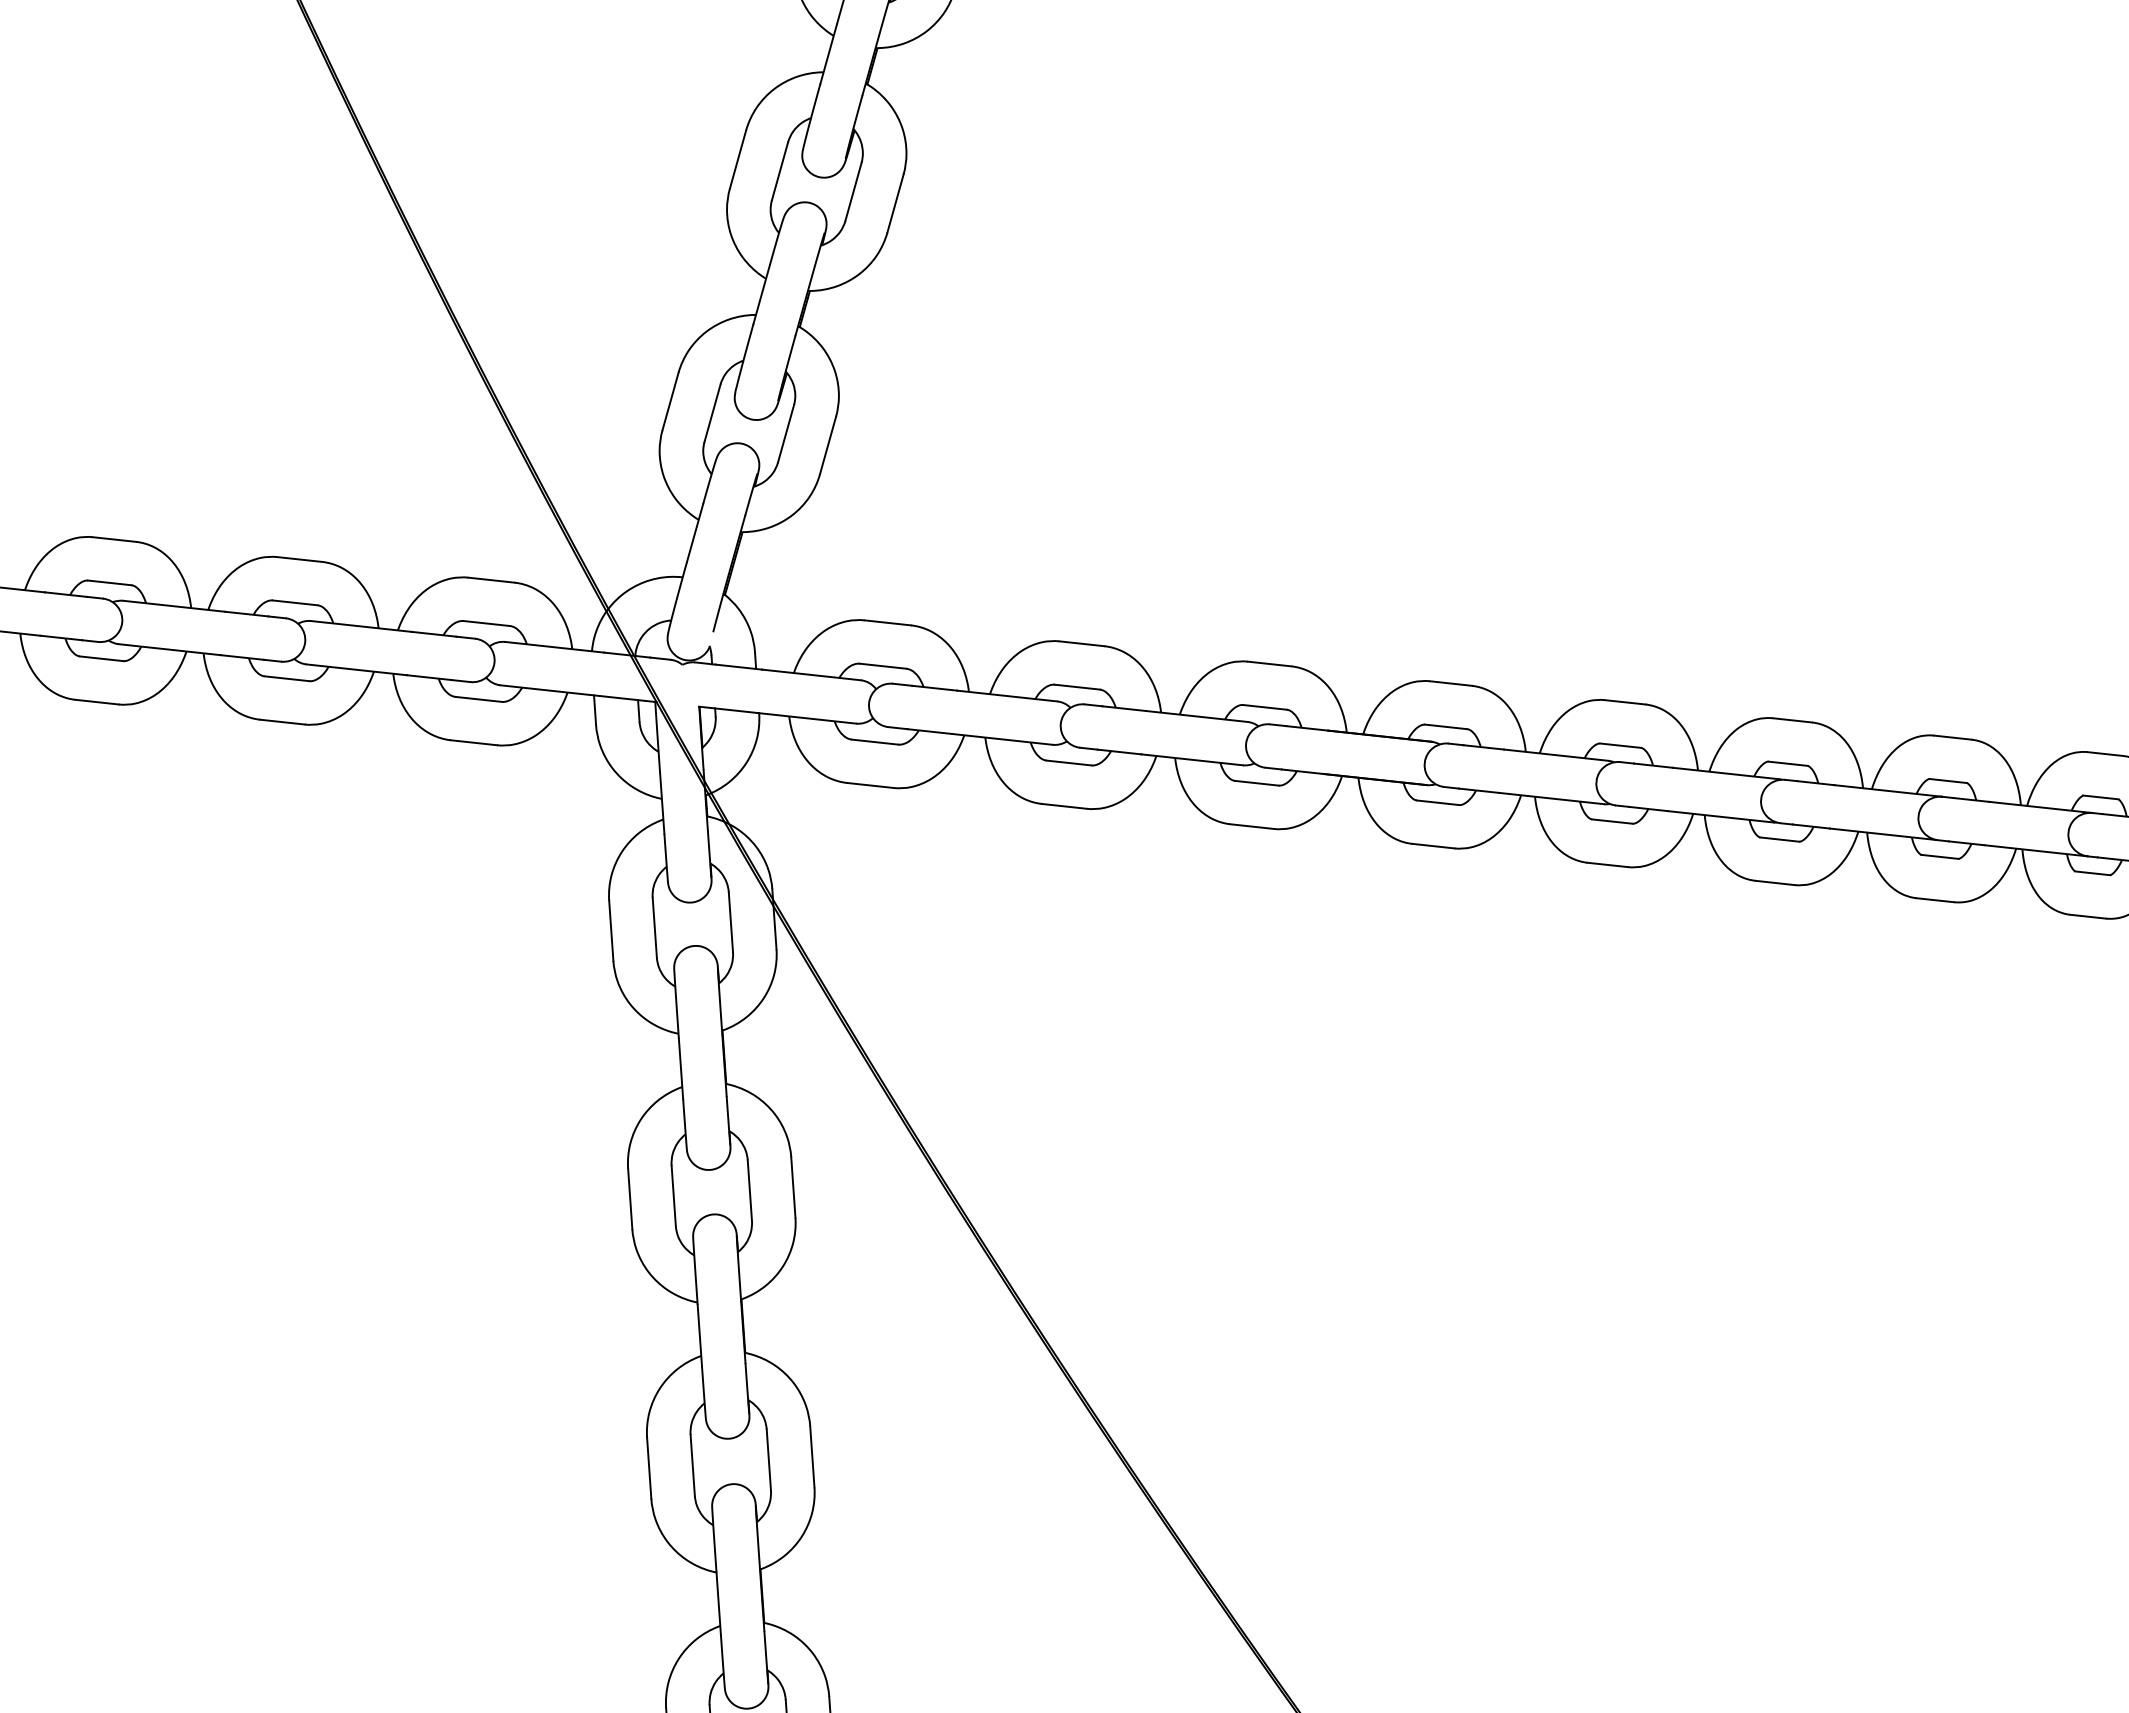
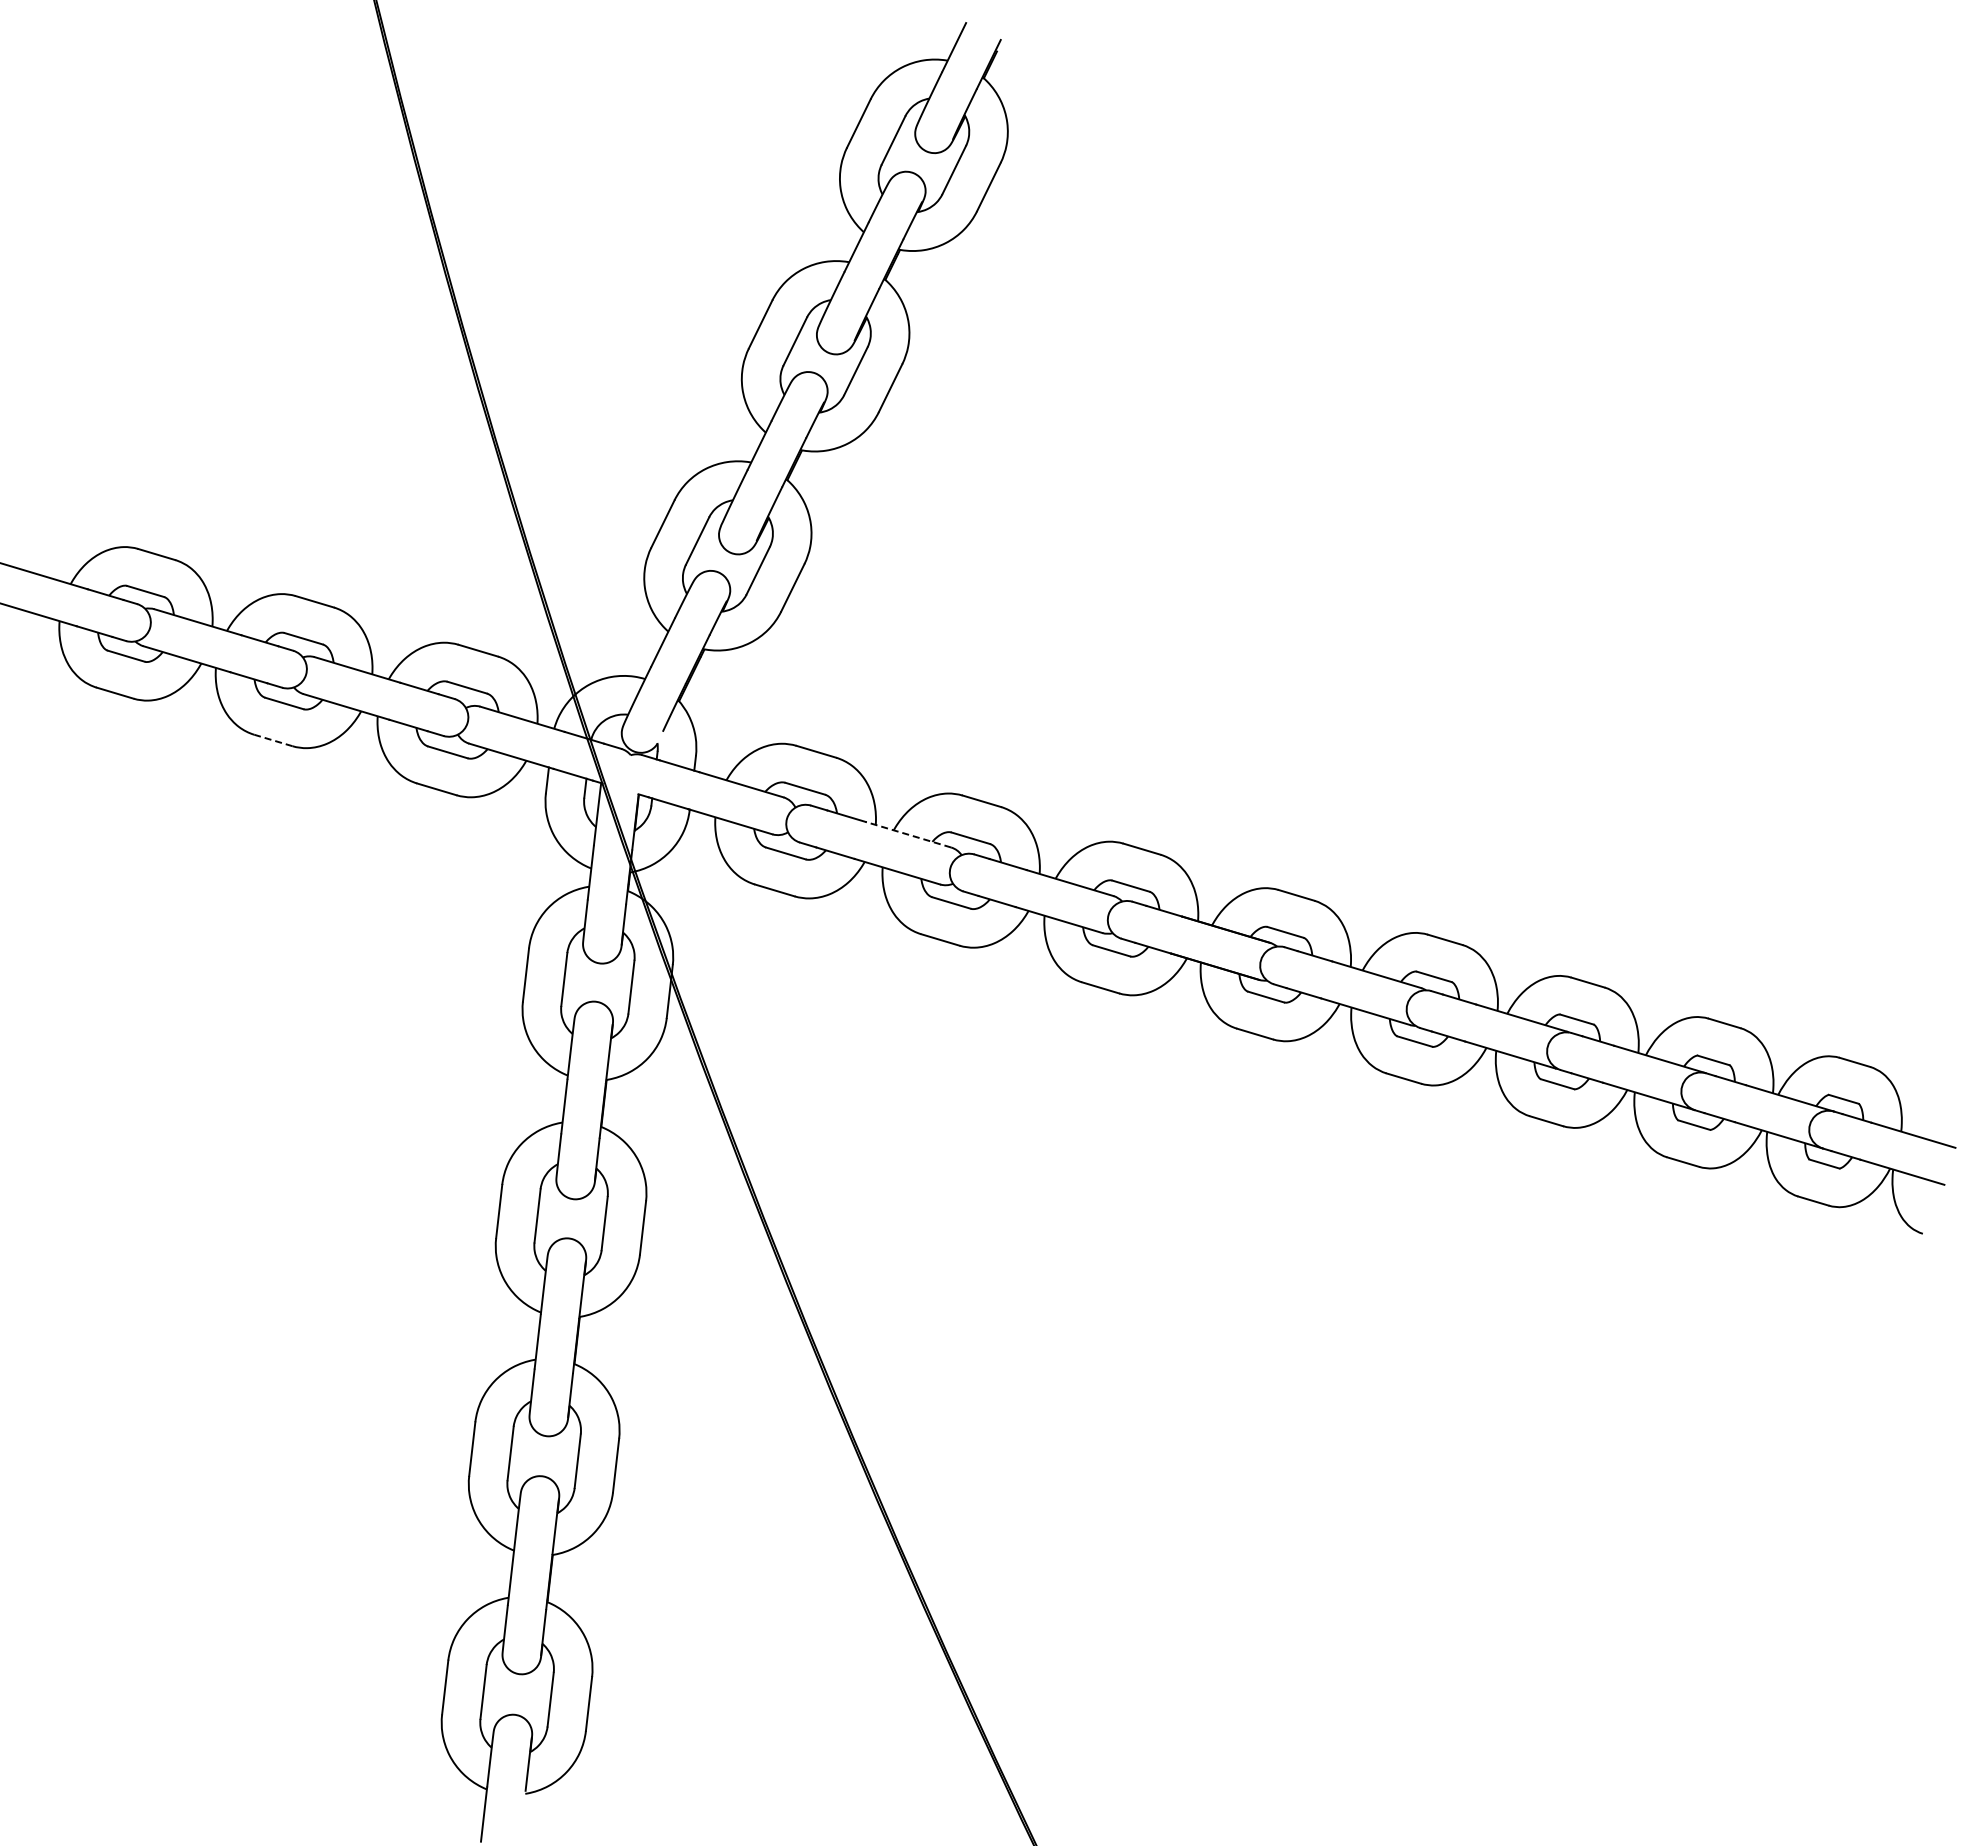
line: (1007, 695) -> (908, 834), solid -> dashed
line: (282, 722) -> (273, 740), solid -> dashed

